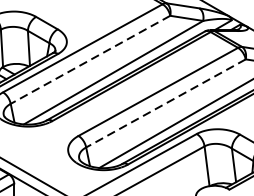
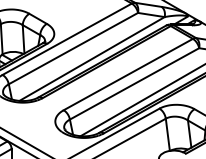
line: (90, 59) -> (73, 48), dashed -> solid
line: (165, 102) -> (134, 83), dashed -> solid

